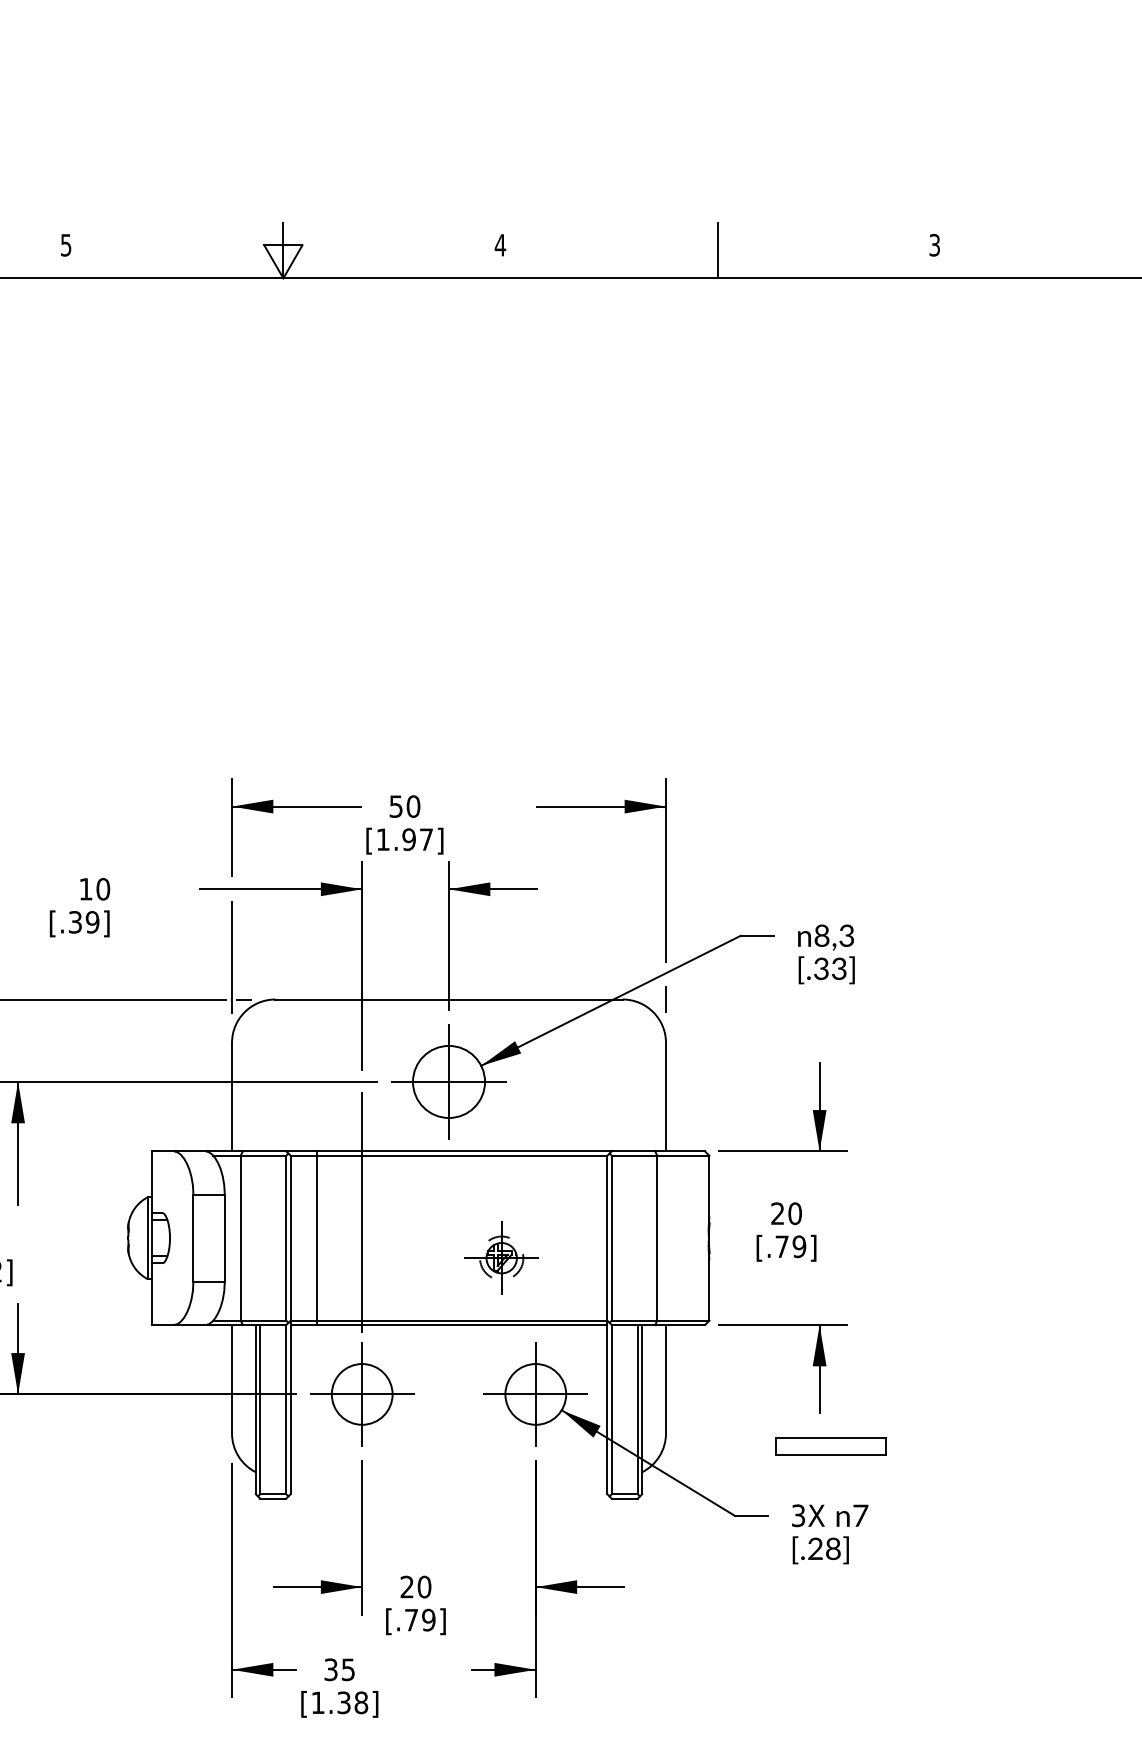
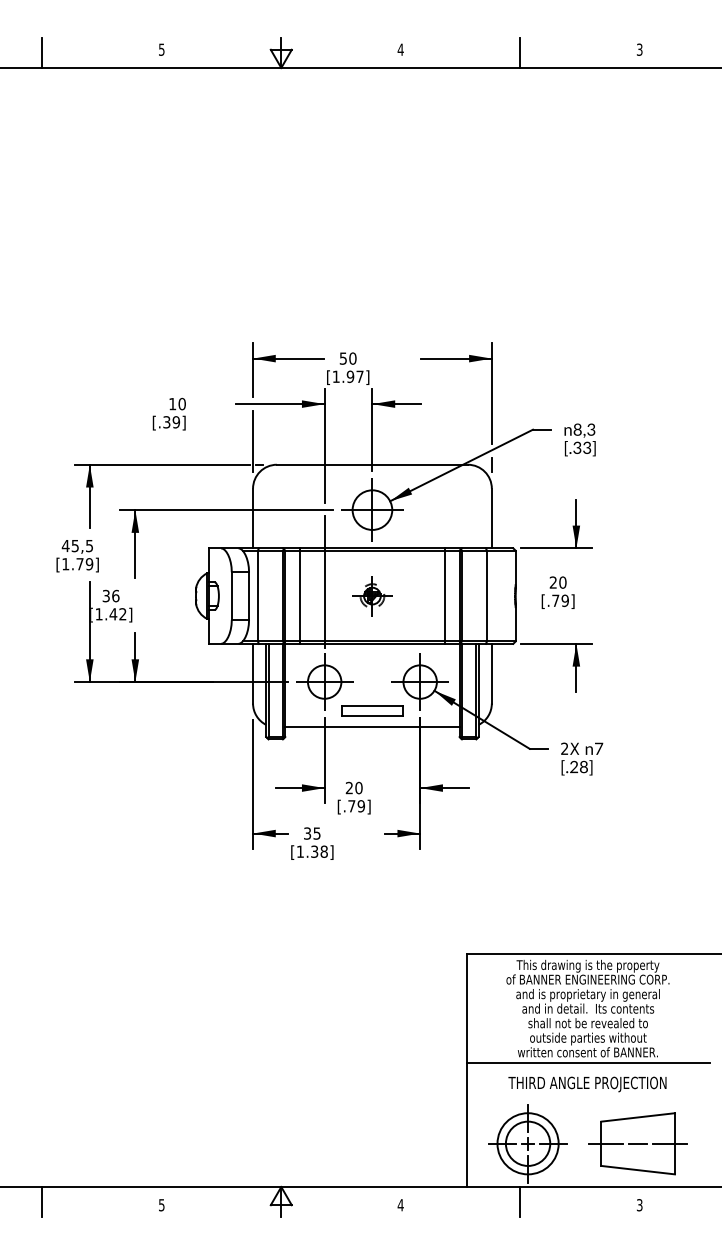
line: (581, 1237) -> (445, 595), added
part: (501, 1258) -> (372, 596), moved
part: (830, 1446) -> (372, 710), moved
line: (449, 1476) -> (372, 727), added
text: (798, 1516) -> (564, 749), 3X -> 2X

